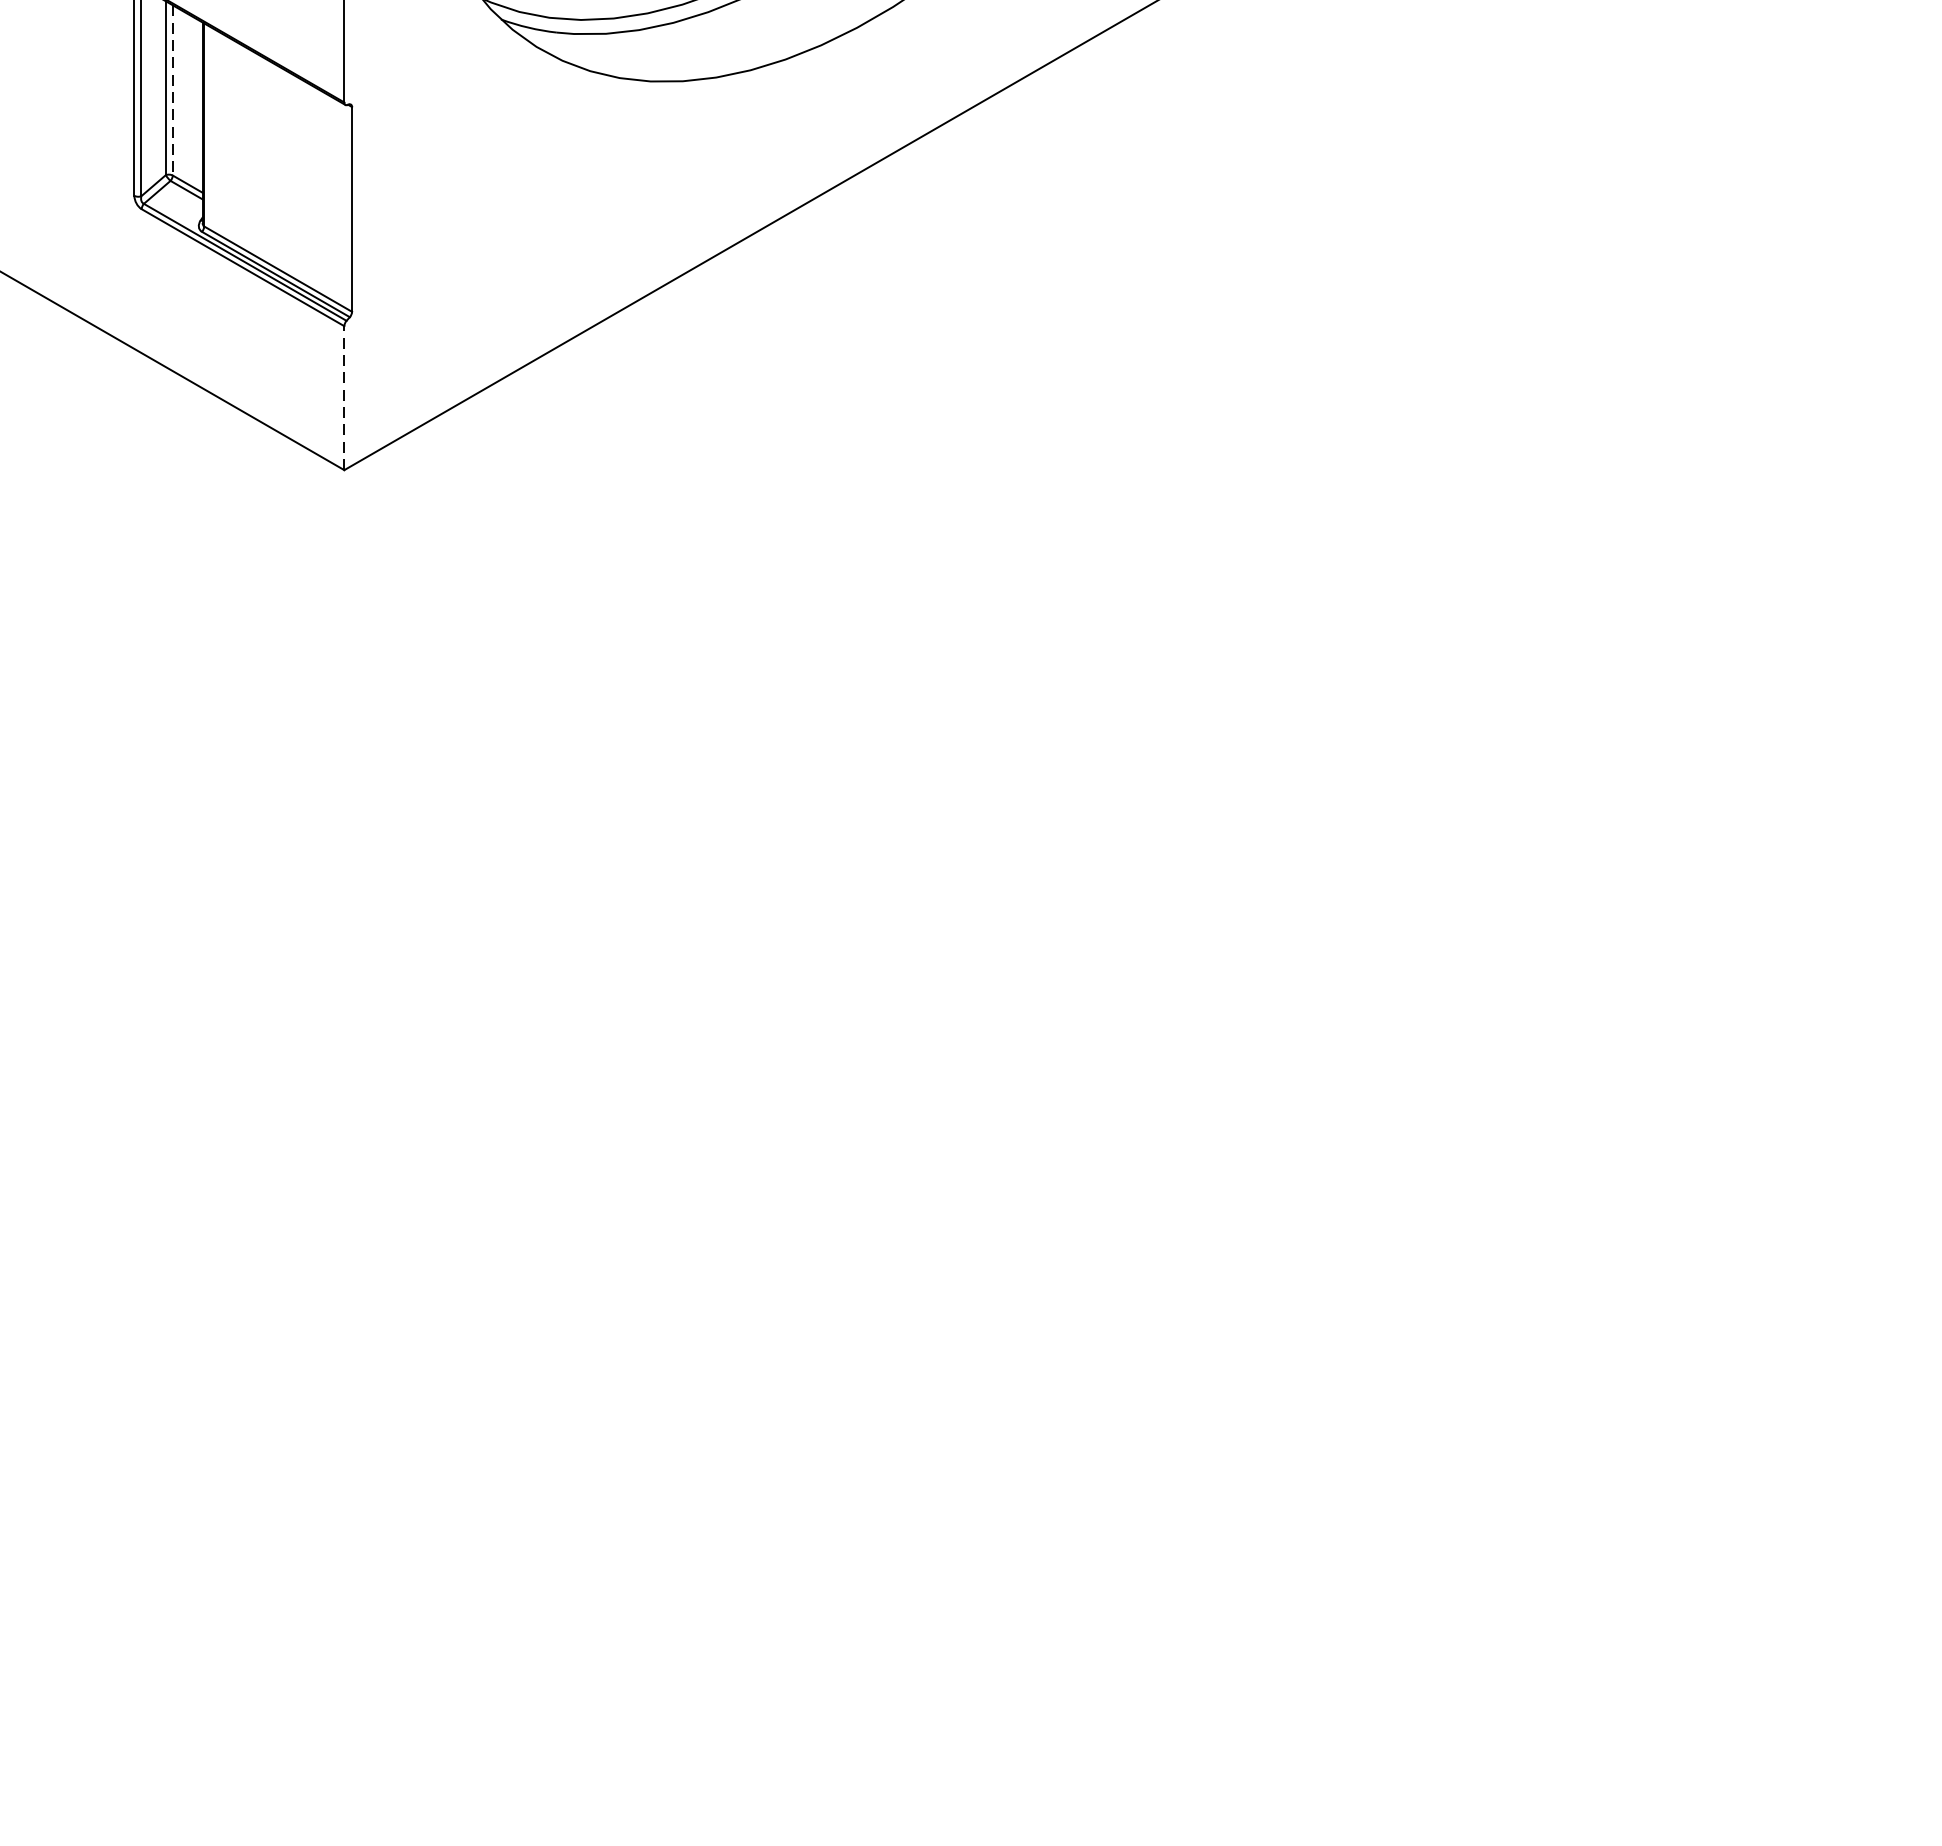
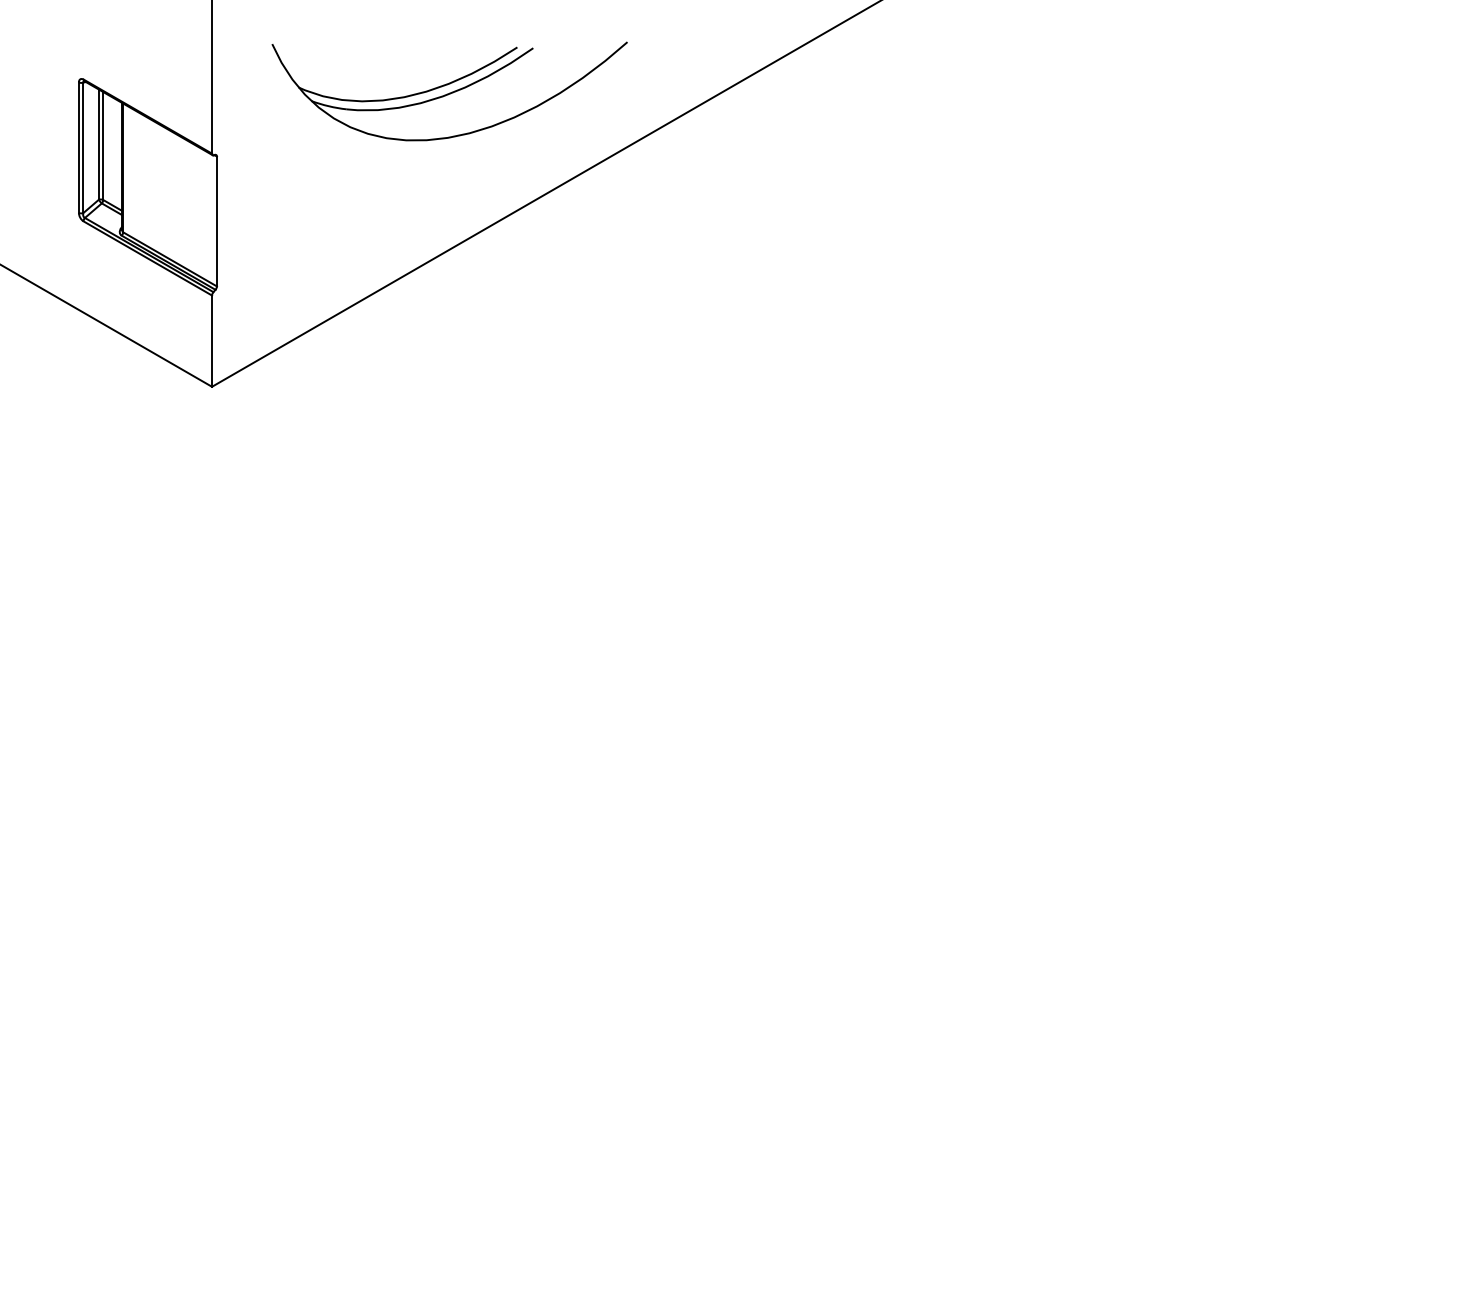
line: (173, 91) -> (103, 146), dashed -> solid
line: (345, 398) -> (212, 341), dashed -> solid

